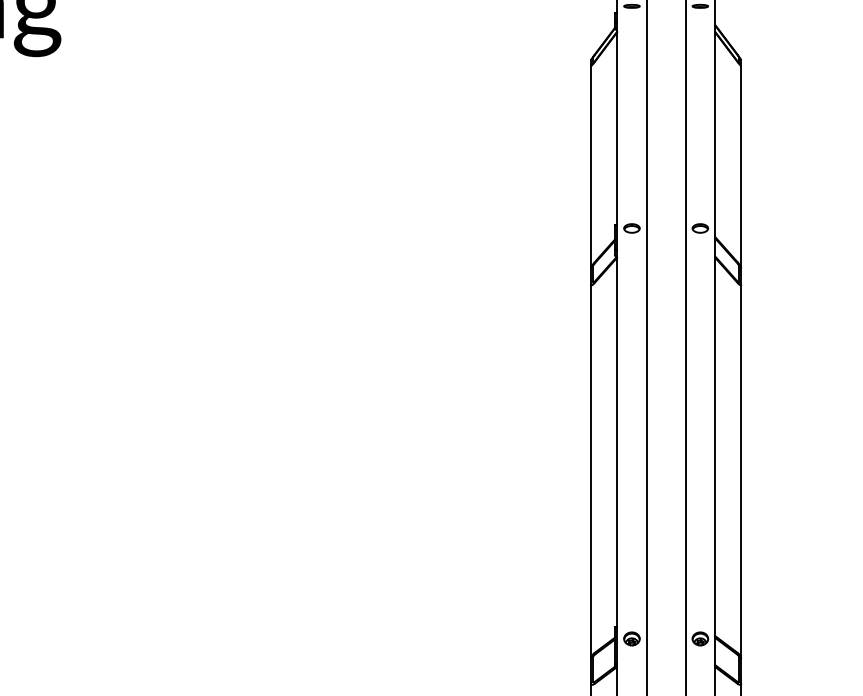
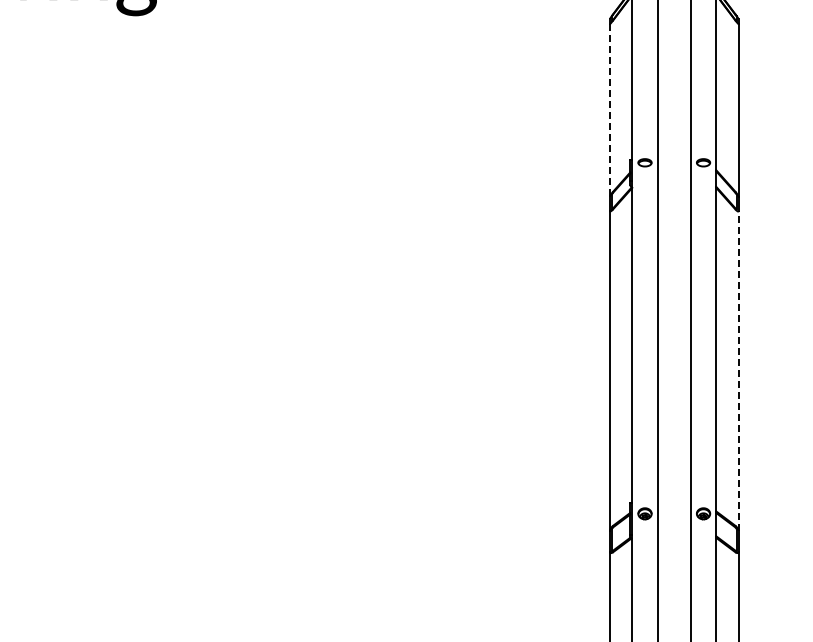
line: (591, 167) -> (610, 110), solid -> dashed
line: (741, 471) -> (738, 370), solid -> dashed

